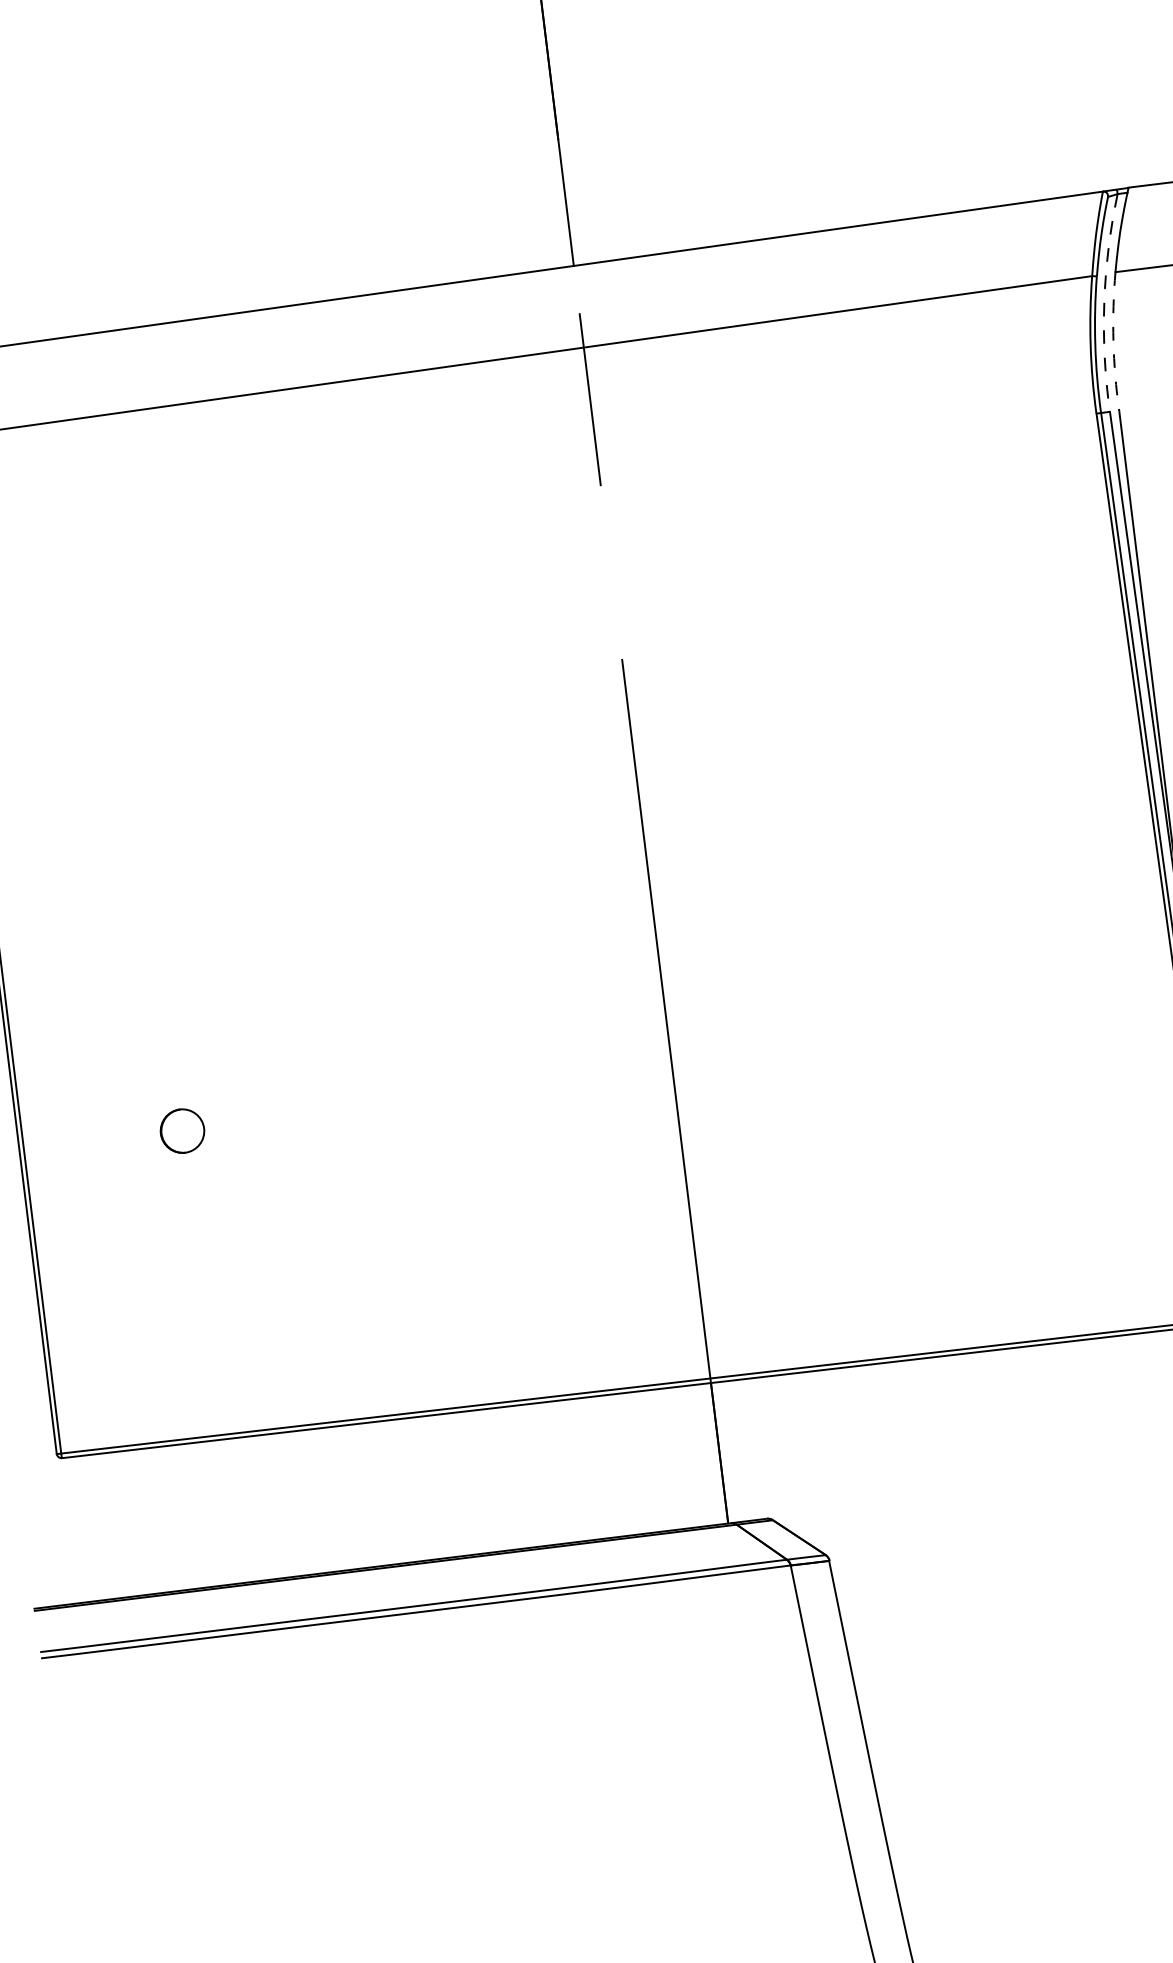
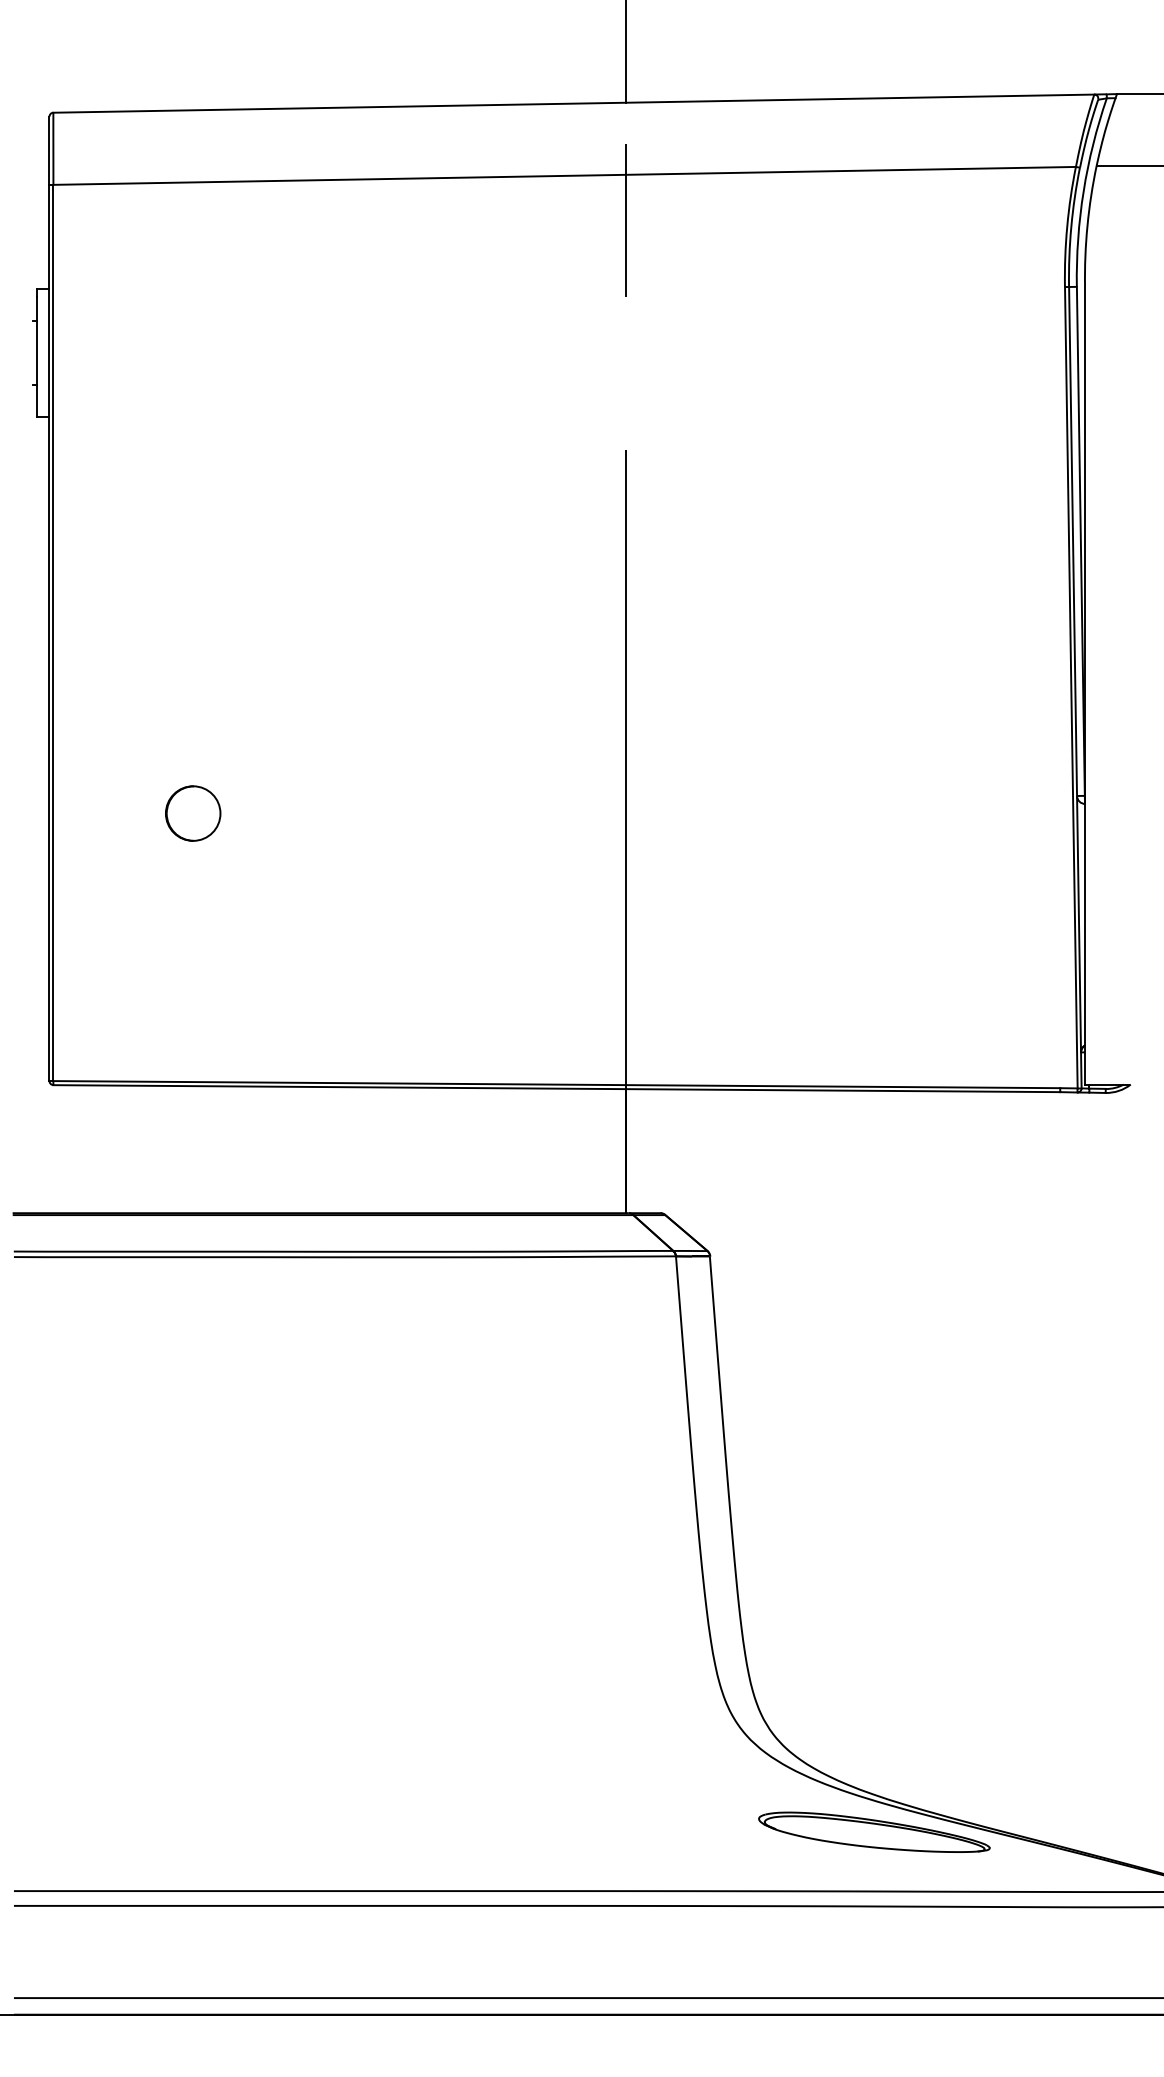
arc: (1104, 302) -> (1083, 191), dashed -> solid
arc: (1113, 340) -> (1087, 225), dashed -> solid
circle: (182, 1131) -> (193, 813), size x1.43

